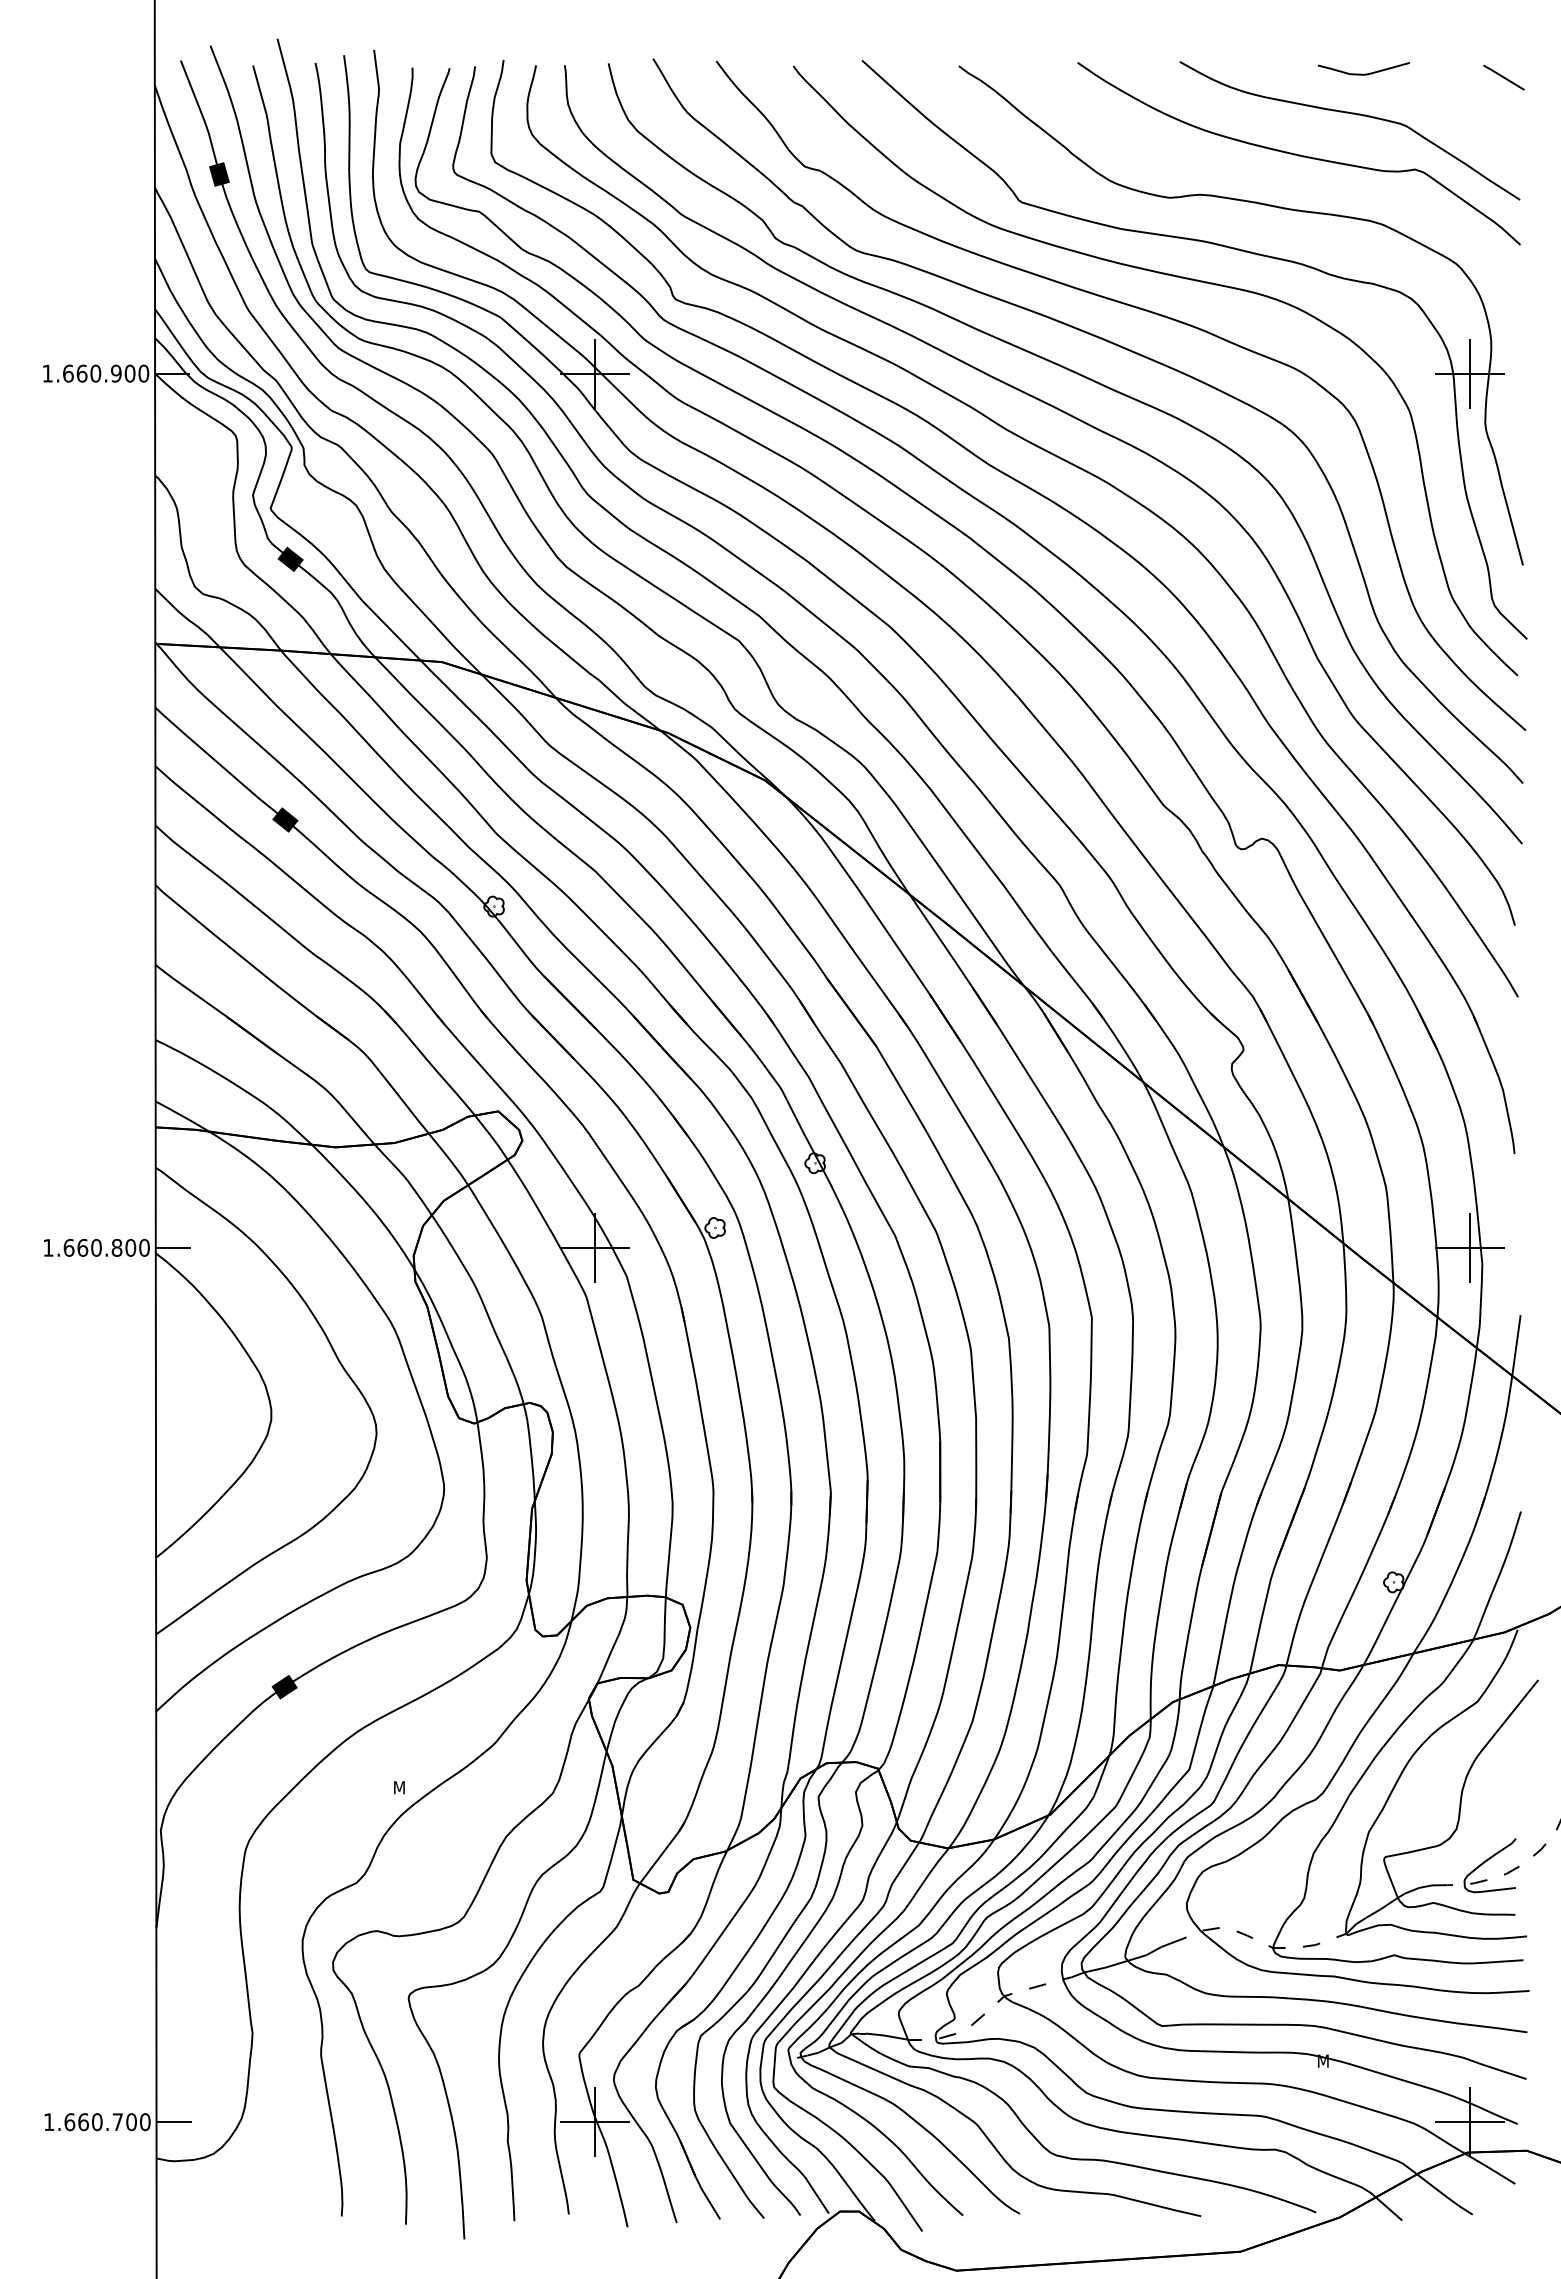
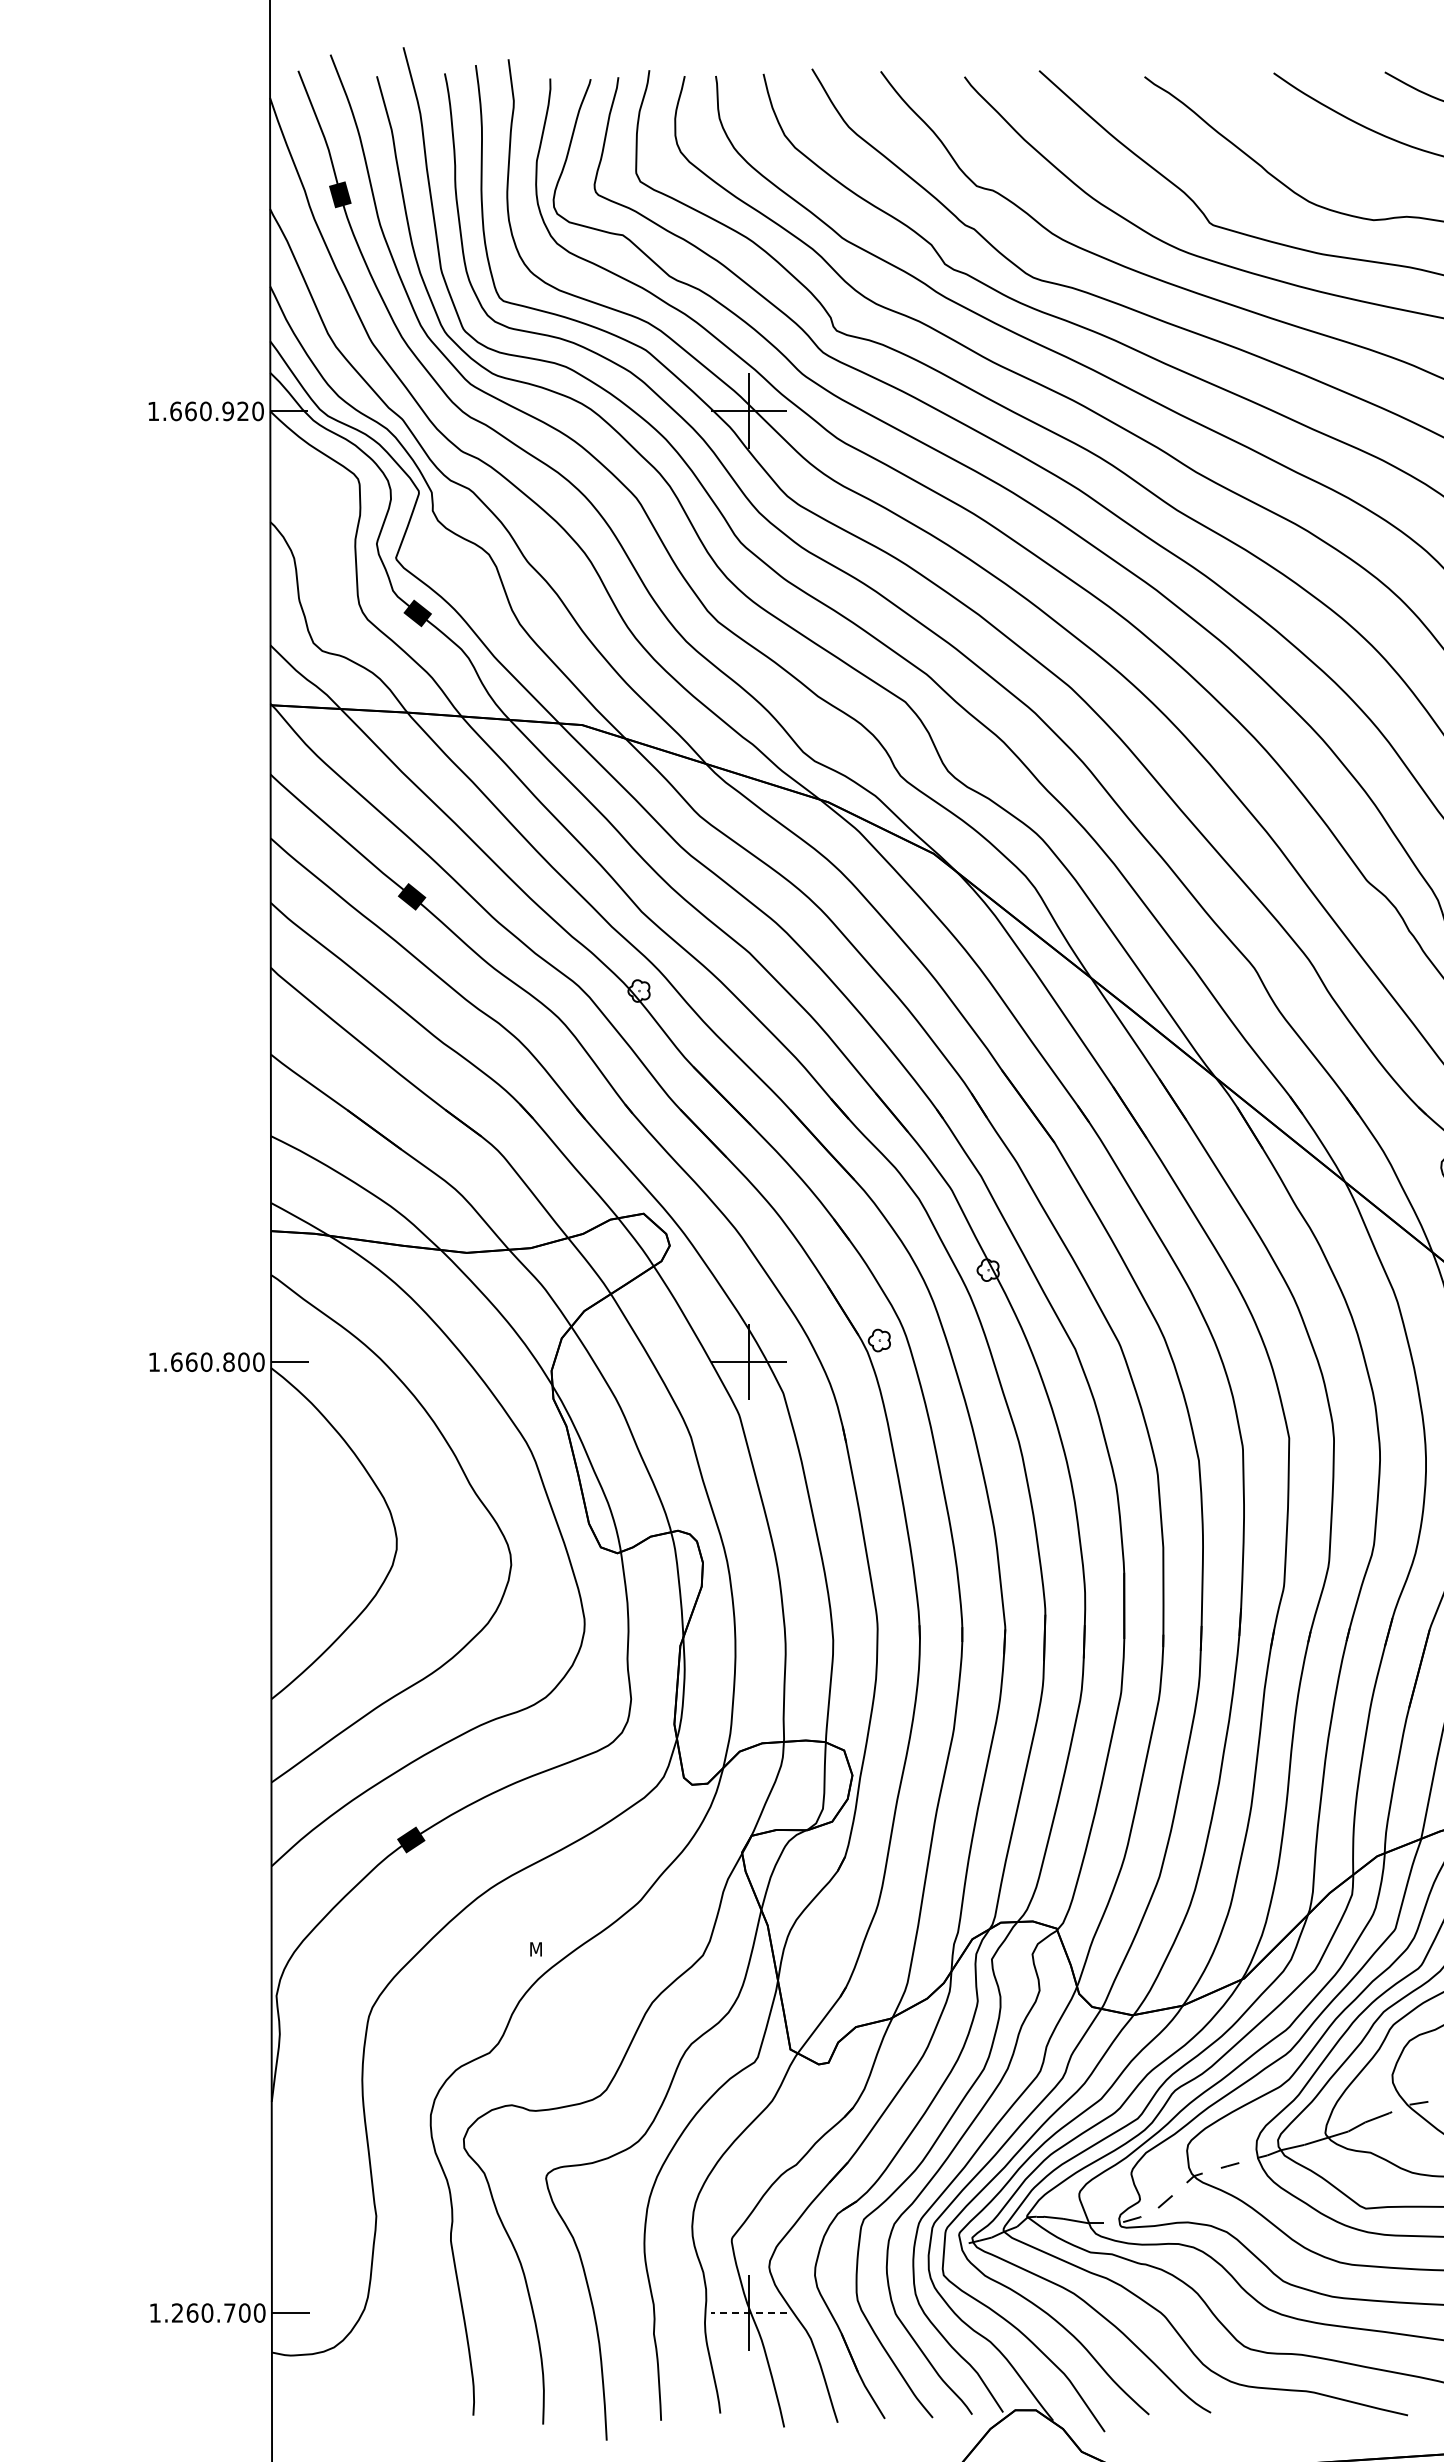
text: (129, 373) -> (242, 411), 1.660.900 -> 1.660.920
text: (69, 2122) -> (177, 2313), 1.660.700 -> 1.260.700
line: (595, 2122) -> (749, 2313), solid -> dashed

